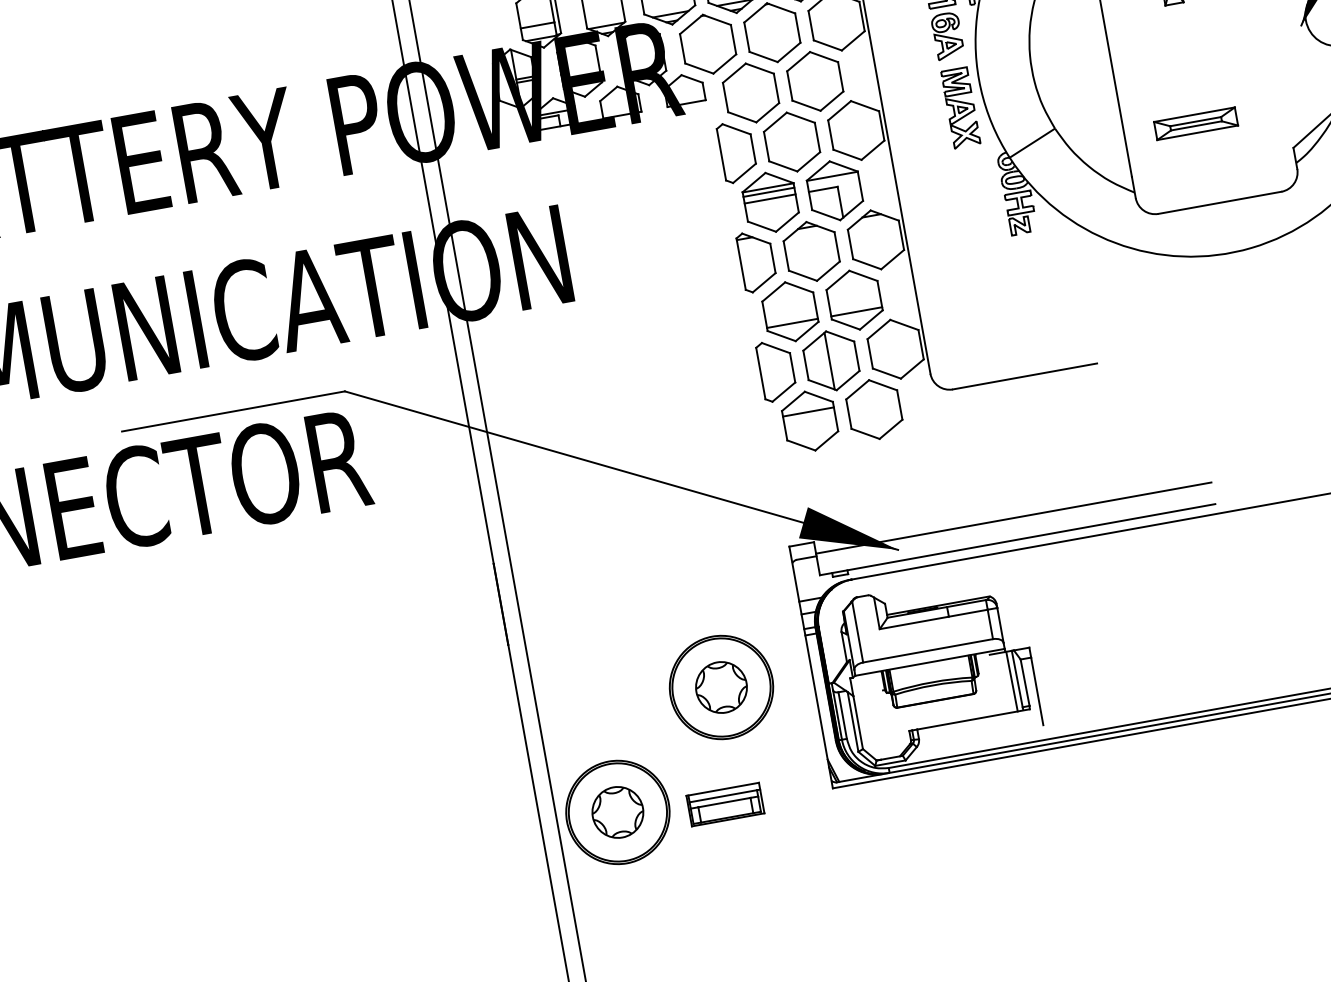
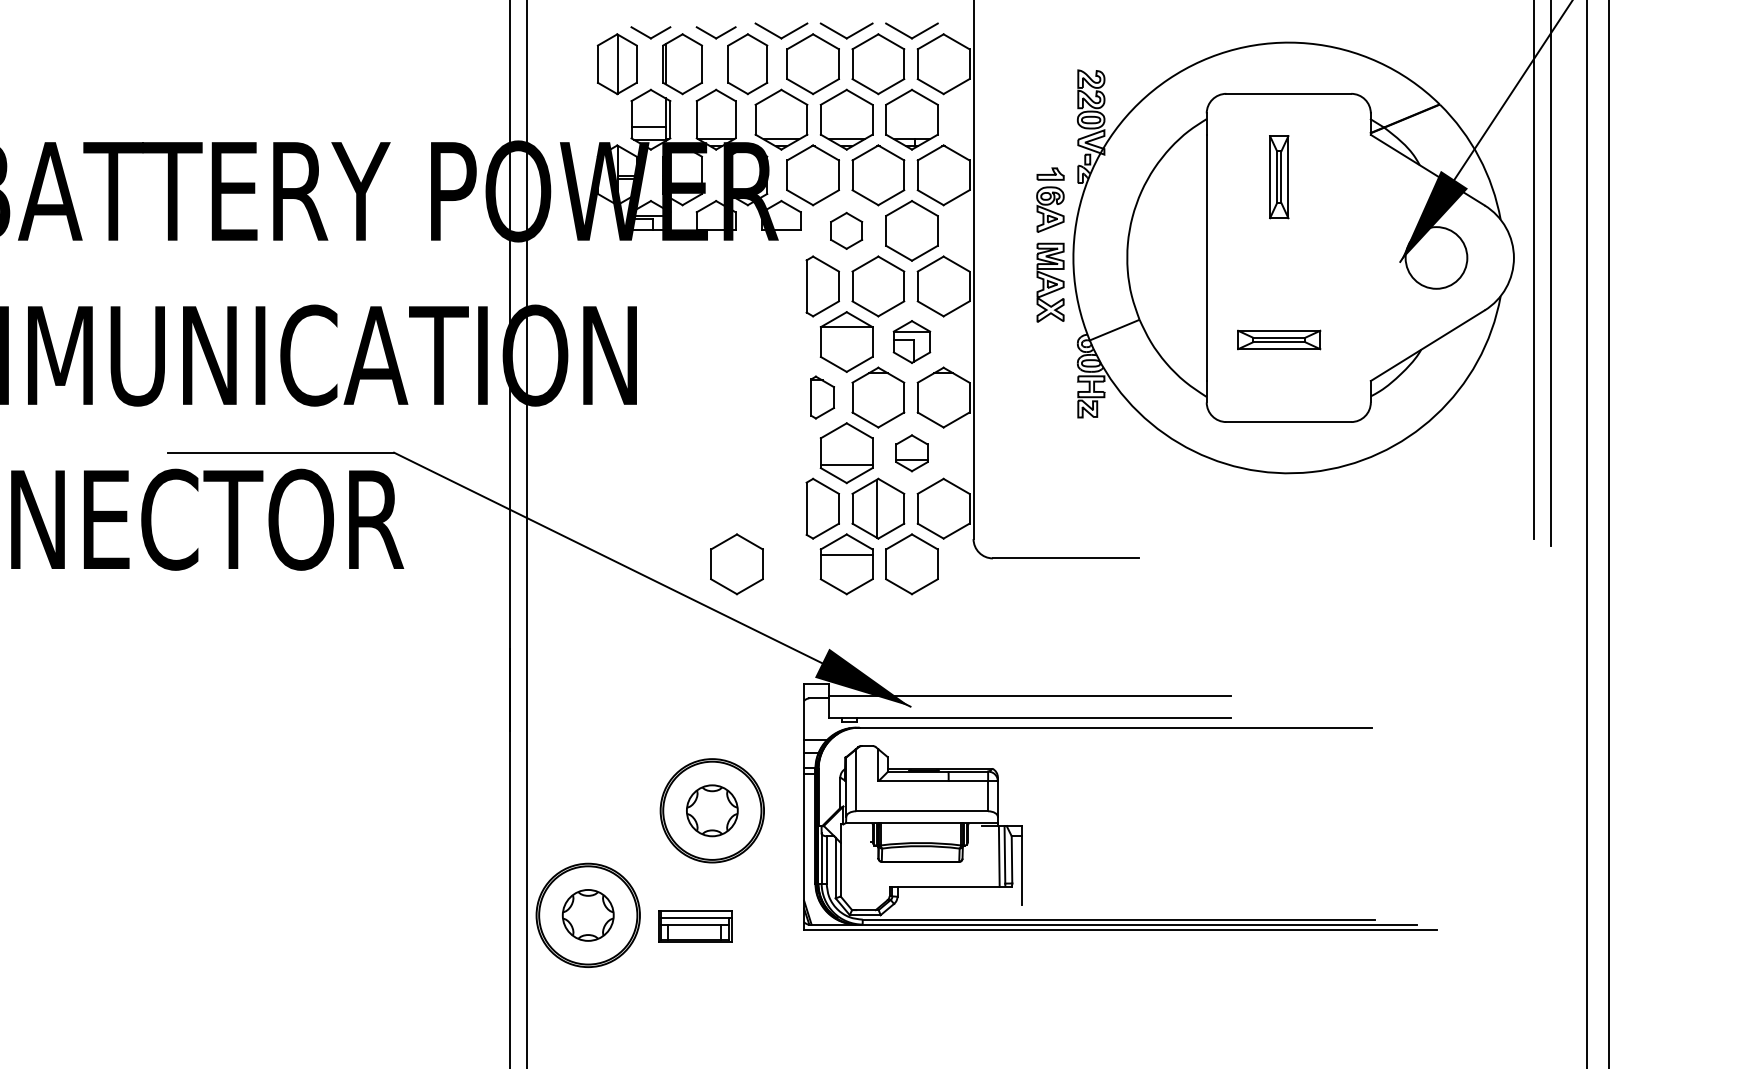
part: (750, 92) -> (846, 230), size x0.6
part: (834, 190) -> (911, 341), size x0.7
line: (768, 192) -> (846, 331), removed
line: (769, 198) -> (846, 338), removed
part: (756, 261) -> (822, 397), size x0.7
part: (854, 300) -> (911, 453), size x0.6
part: (701, 440) -> (736, 564), added

